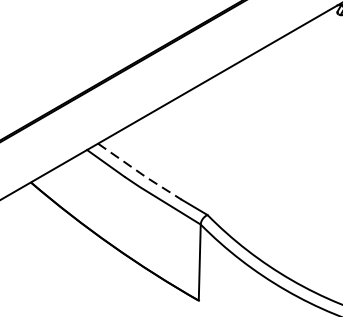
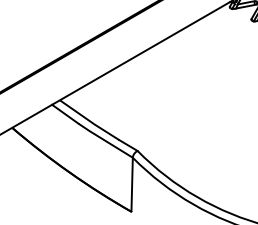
line: (139, 173) -> (89, 121), dashed -> solid

